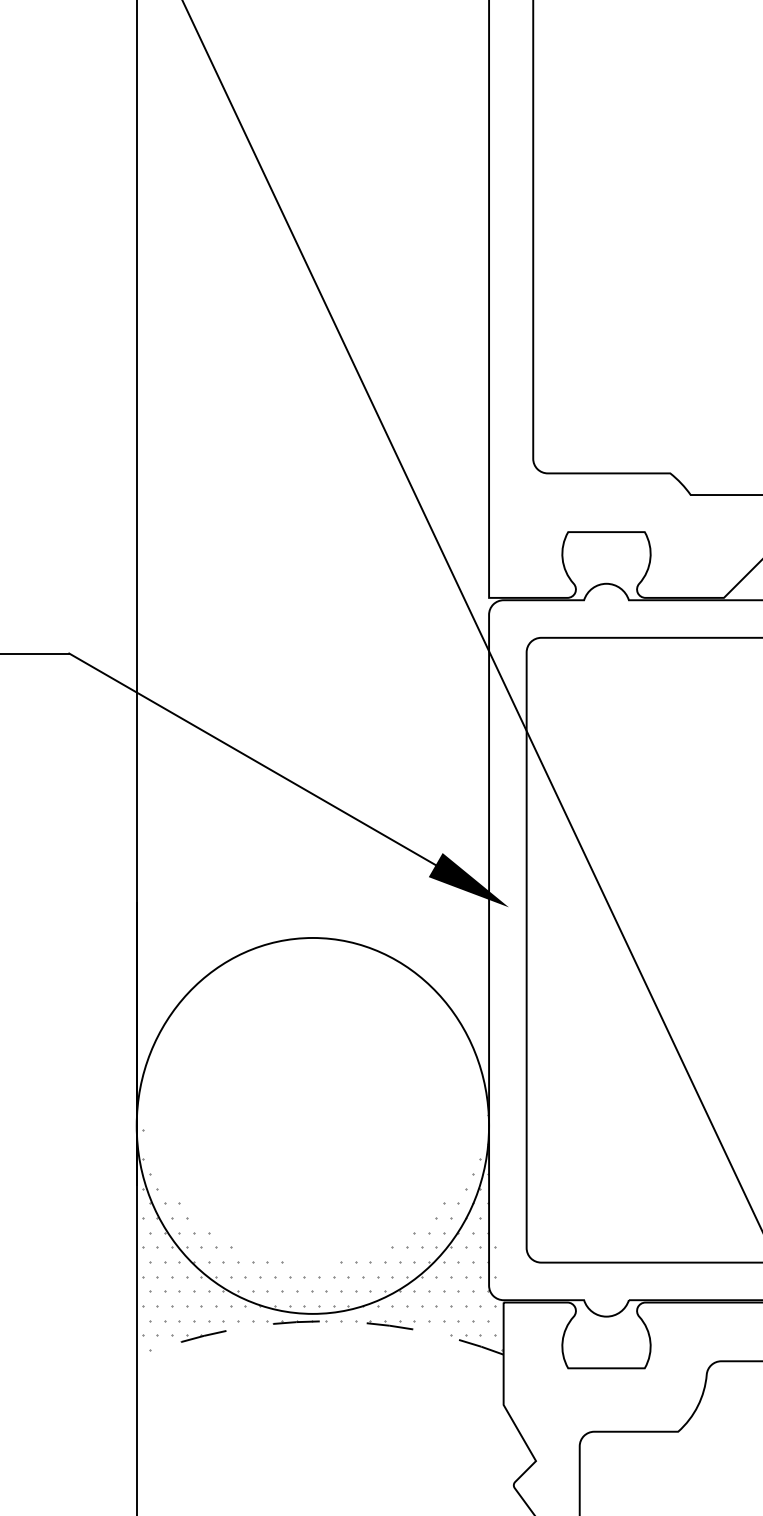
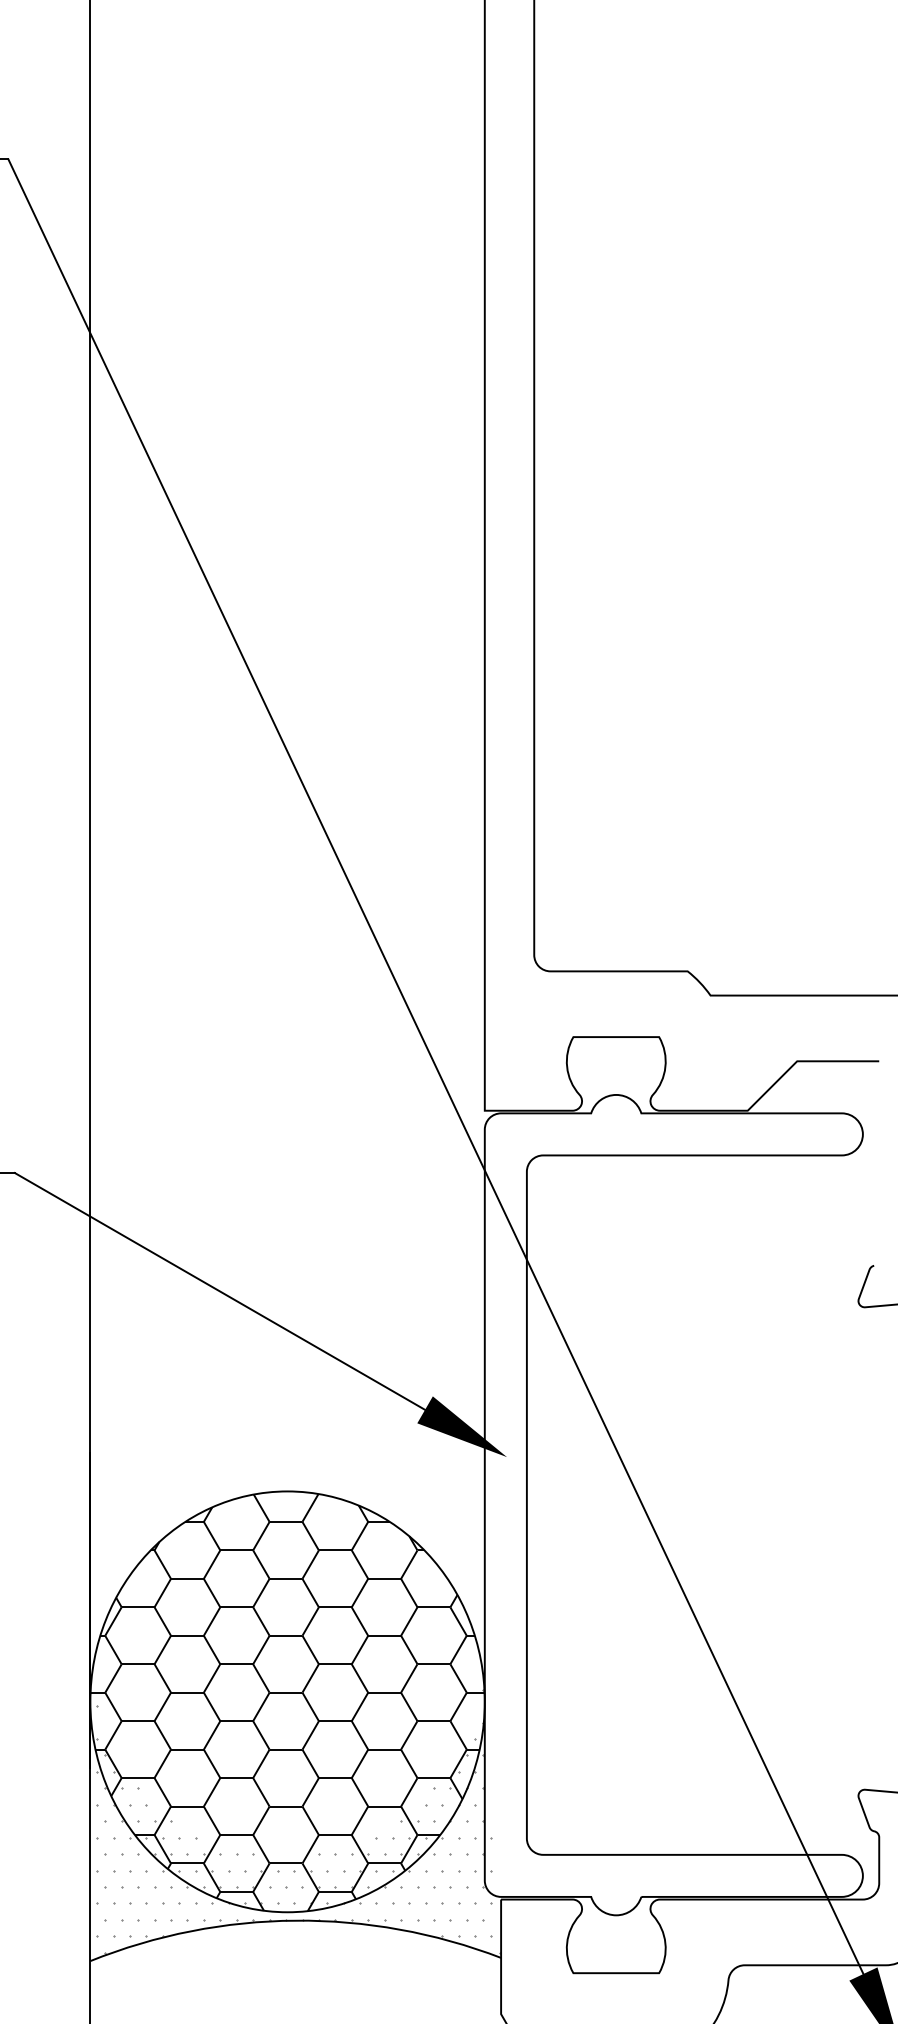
hatch: (312, 1126) -> (287, 1702), added
arc: (319, 1321) -> (295, 1920), dashed -> solid

